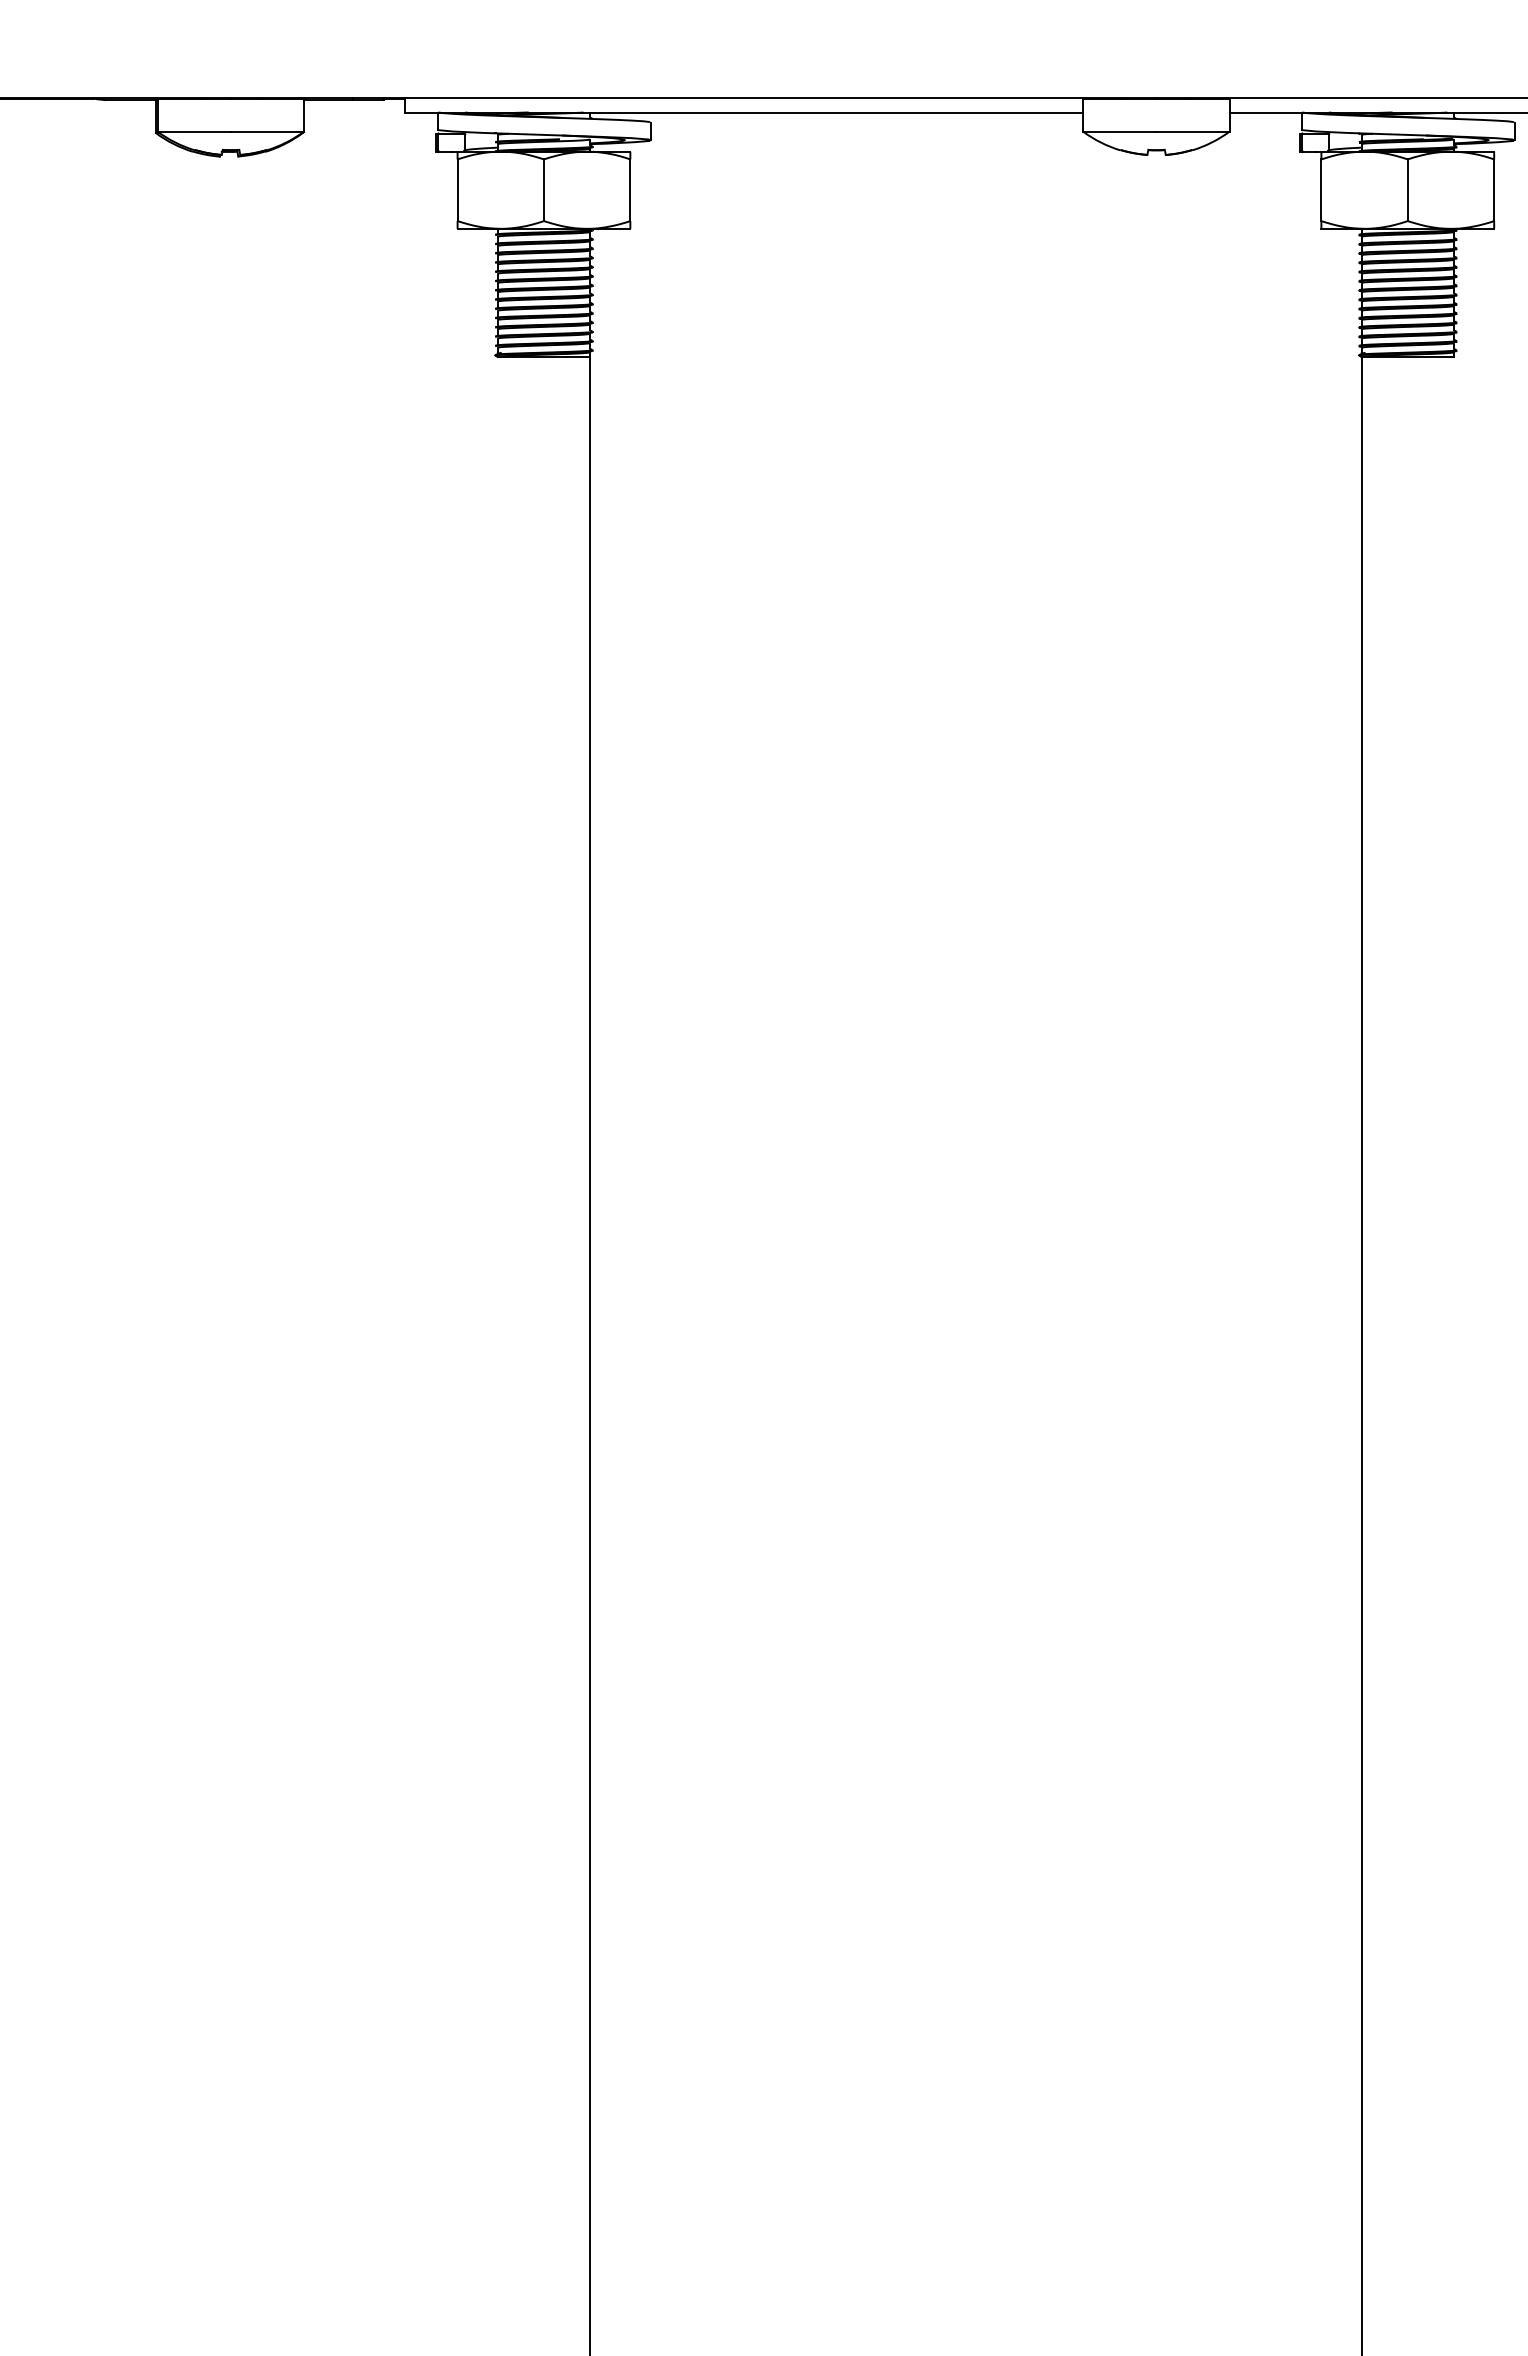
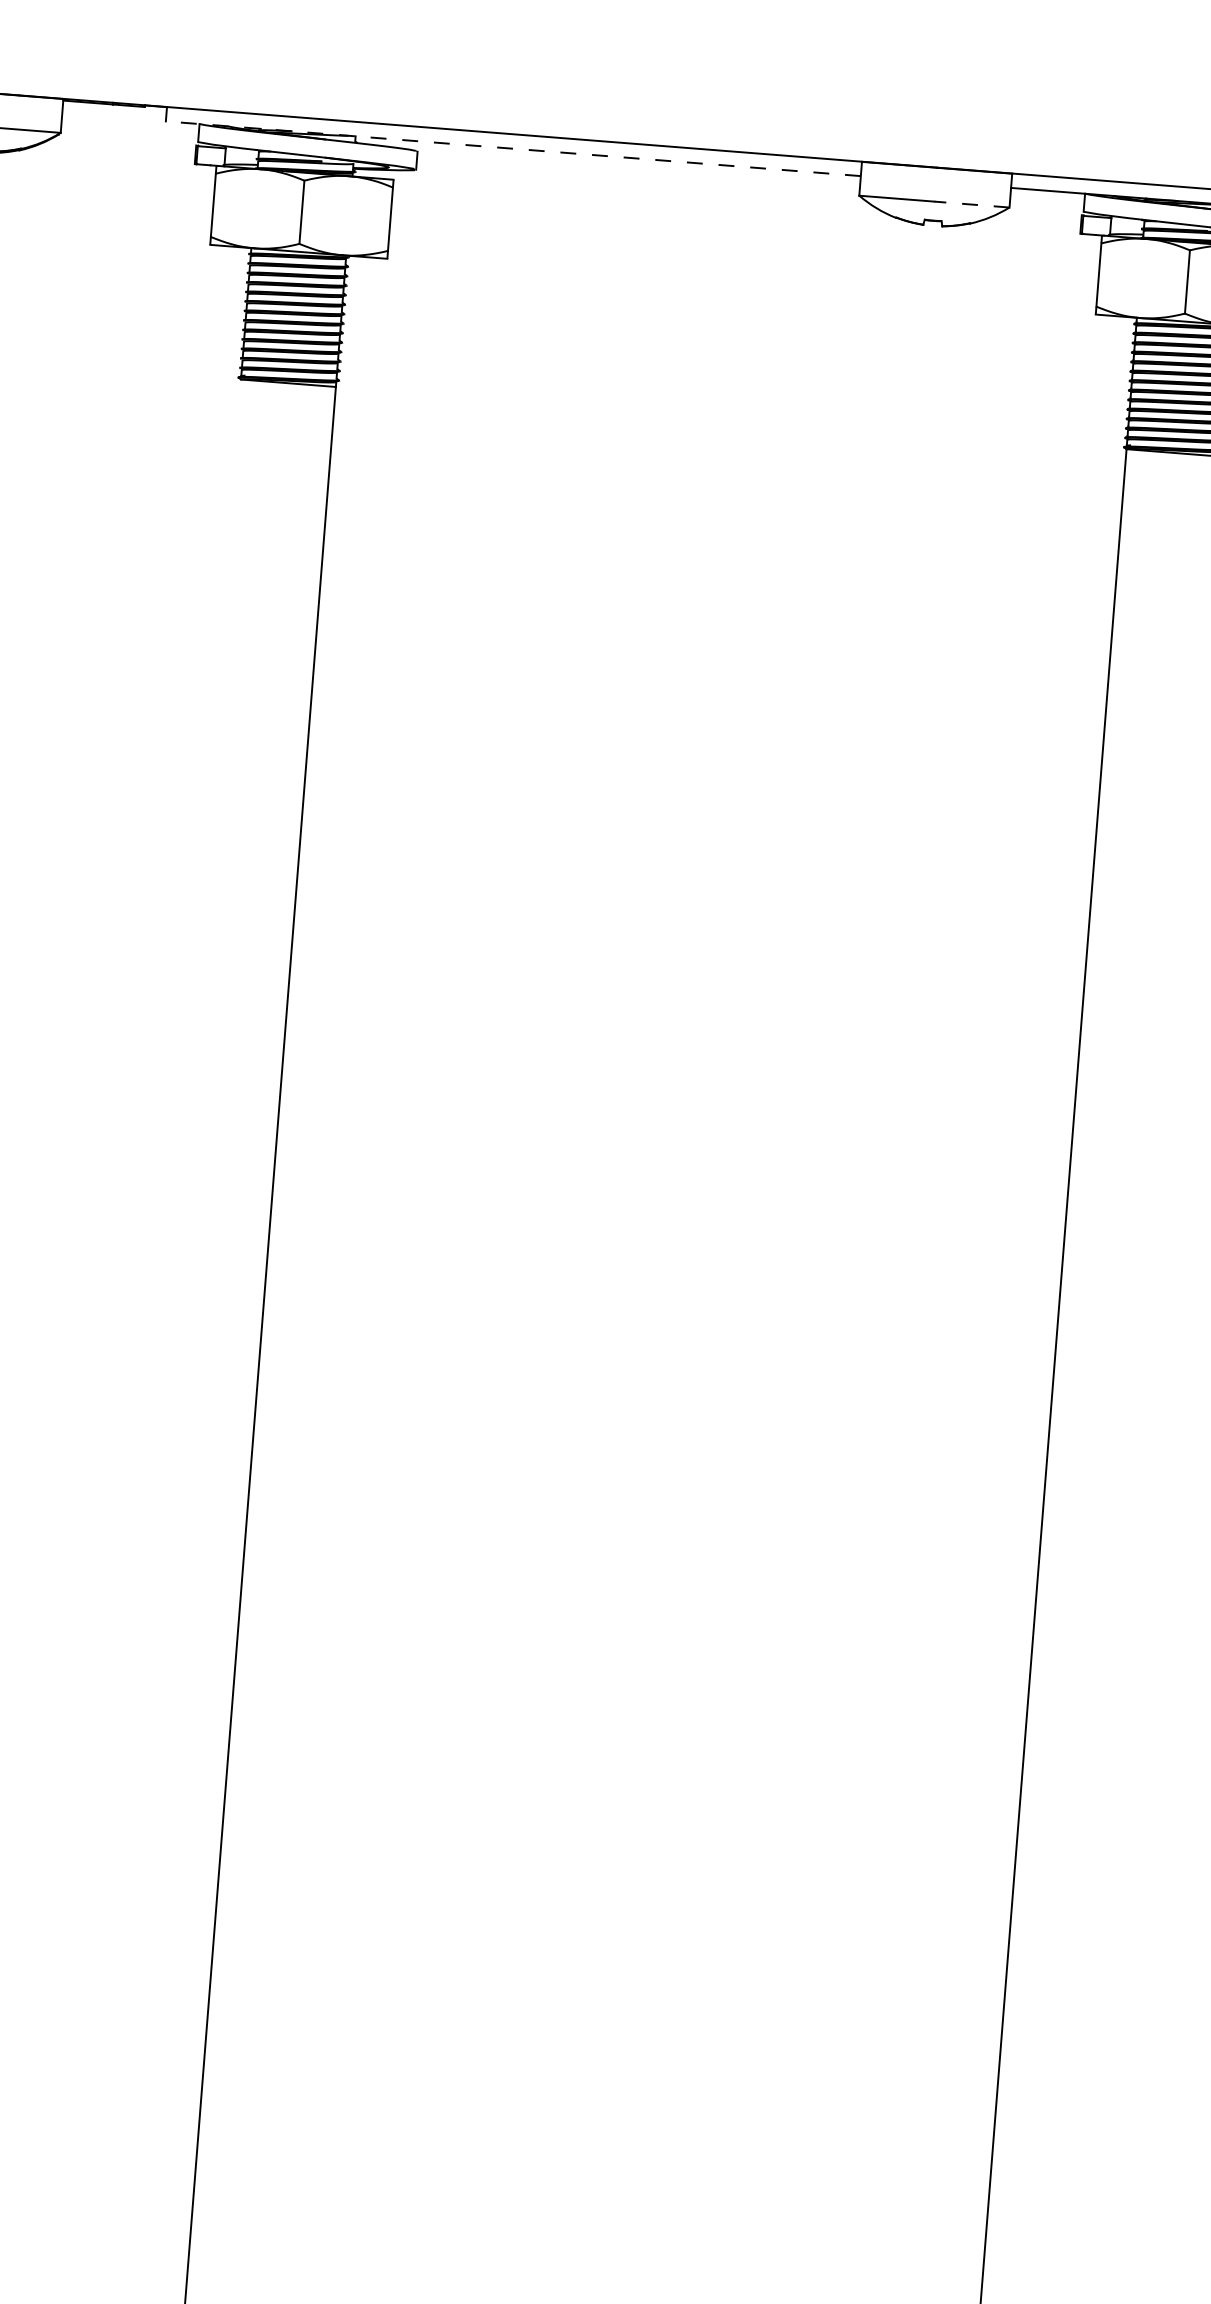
line: (744, 112) -> (513, 148), solid -> dashed
line: (1192, 131) -> (971, 204), solid -> dashed

